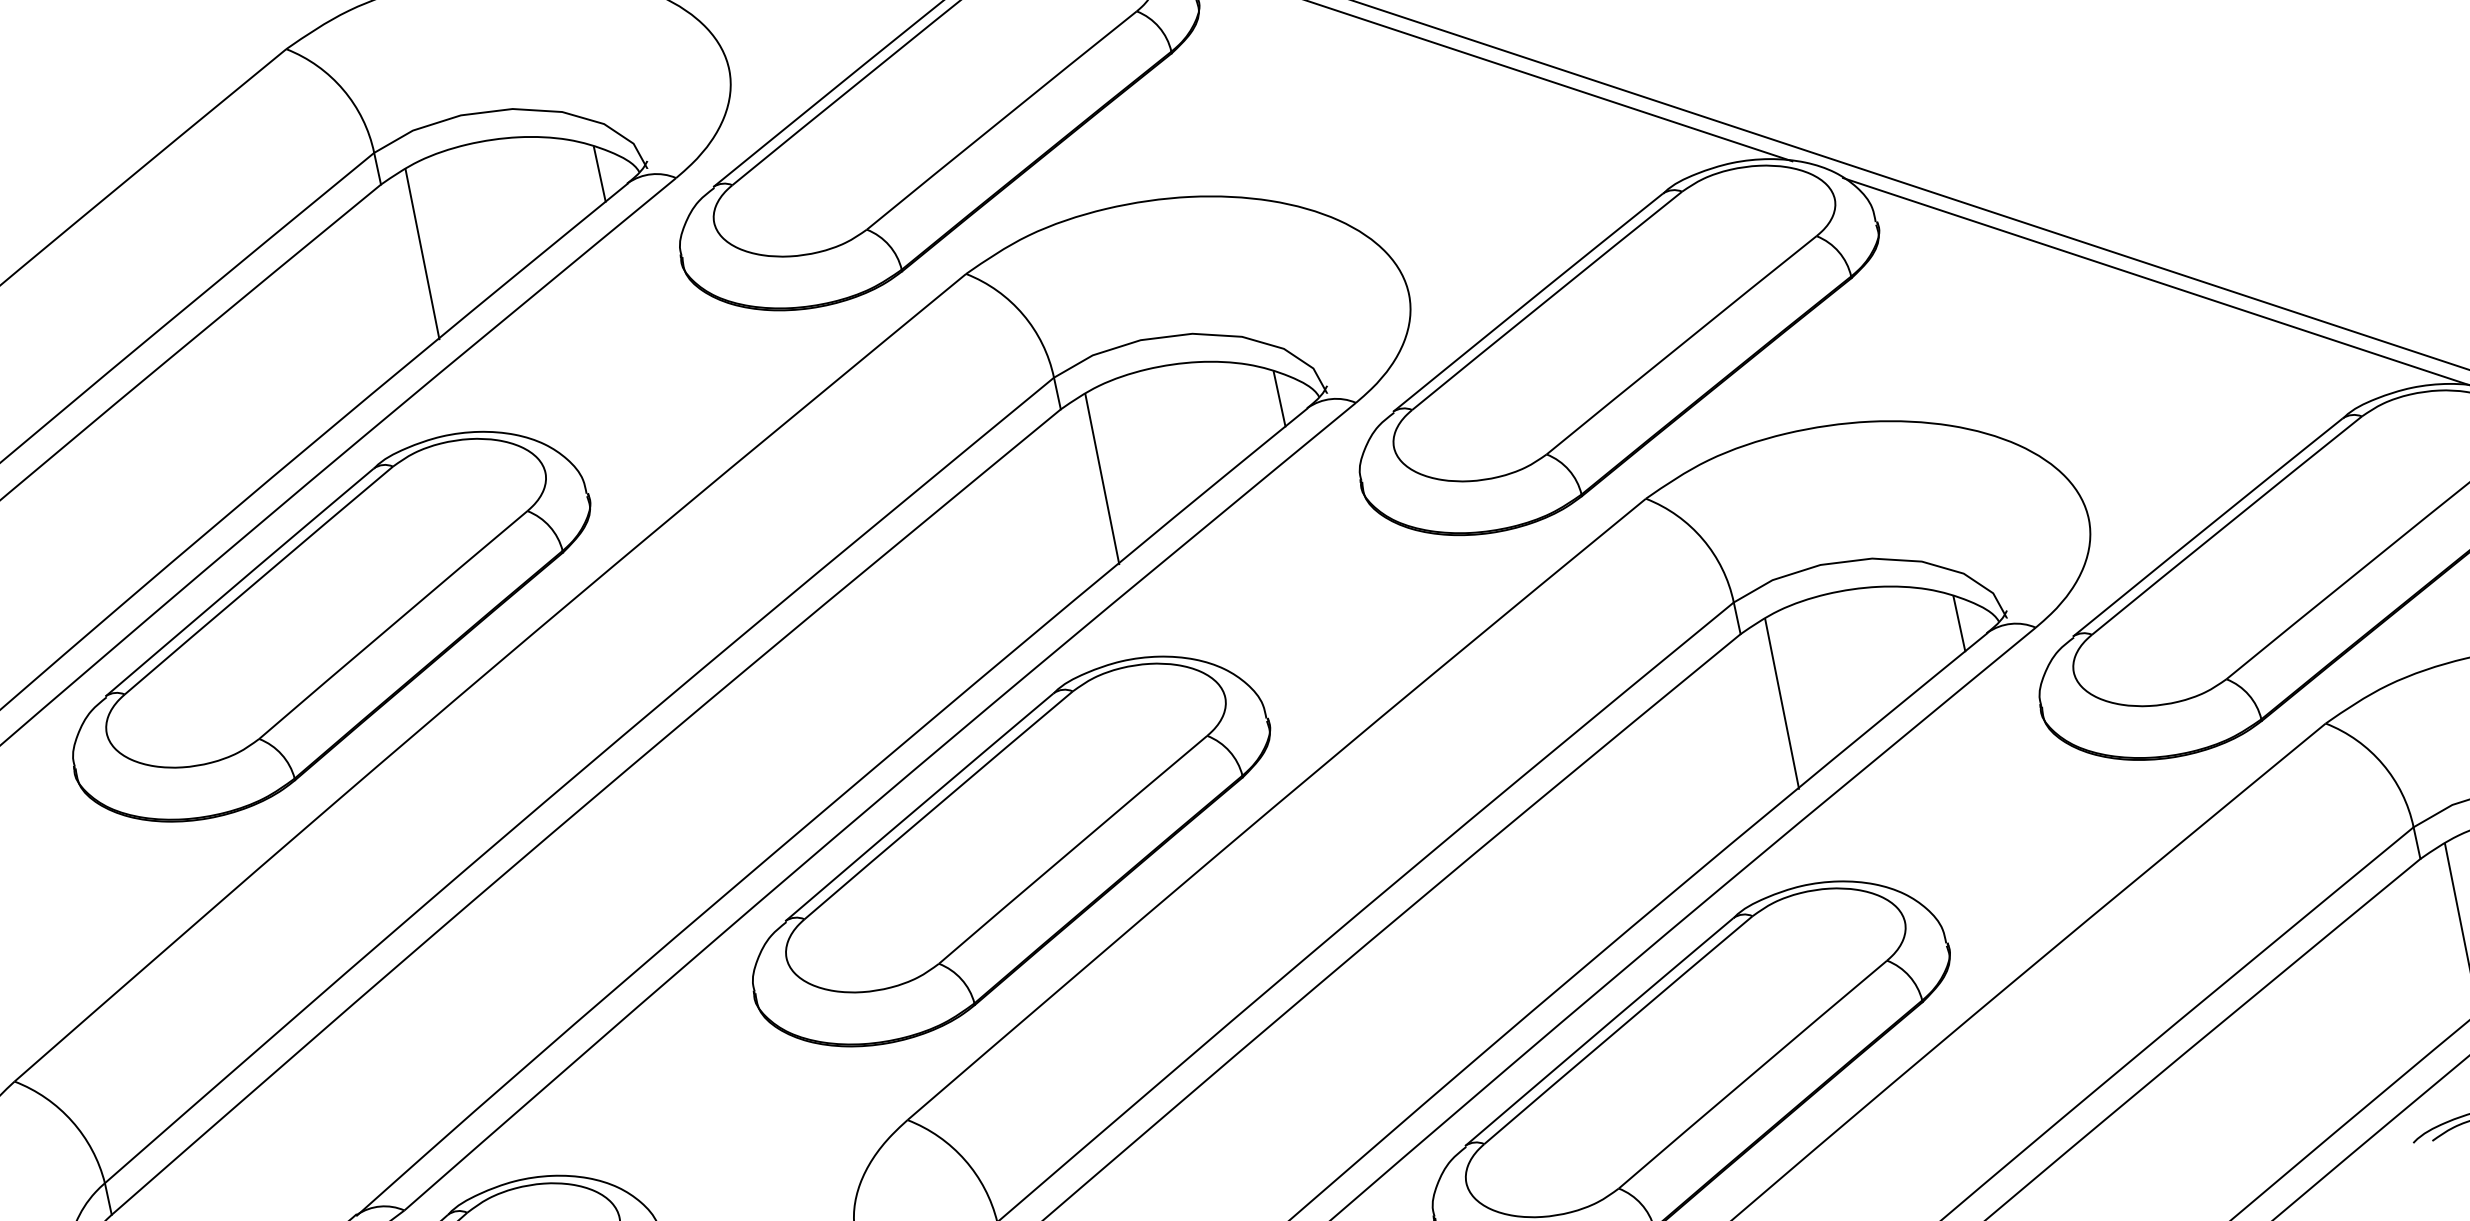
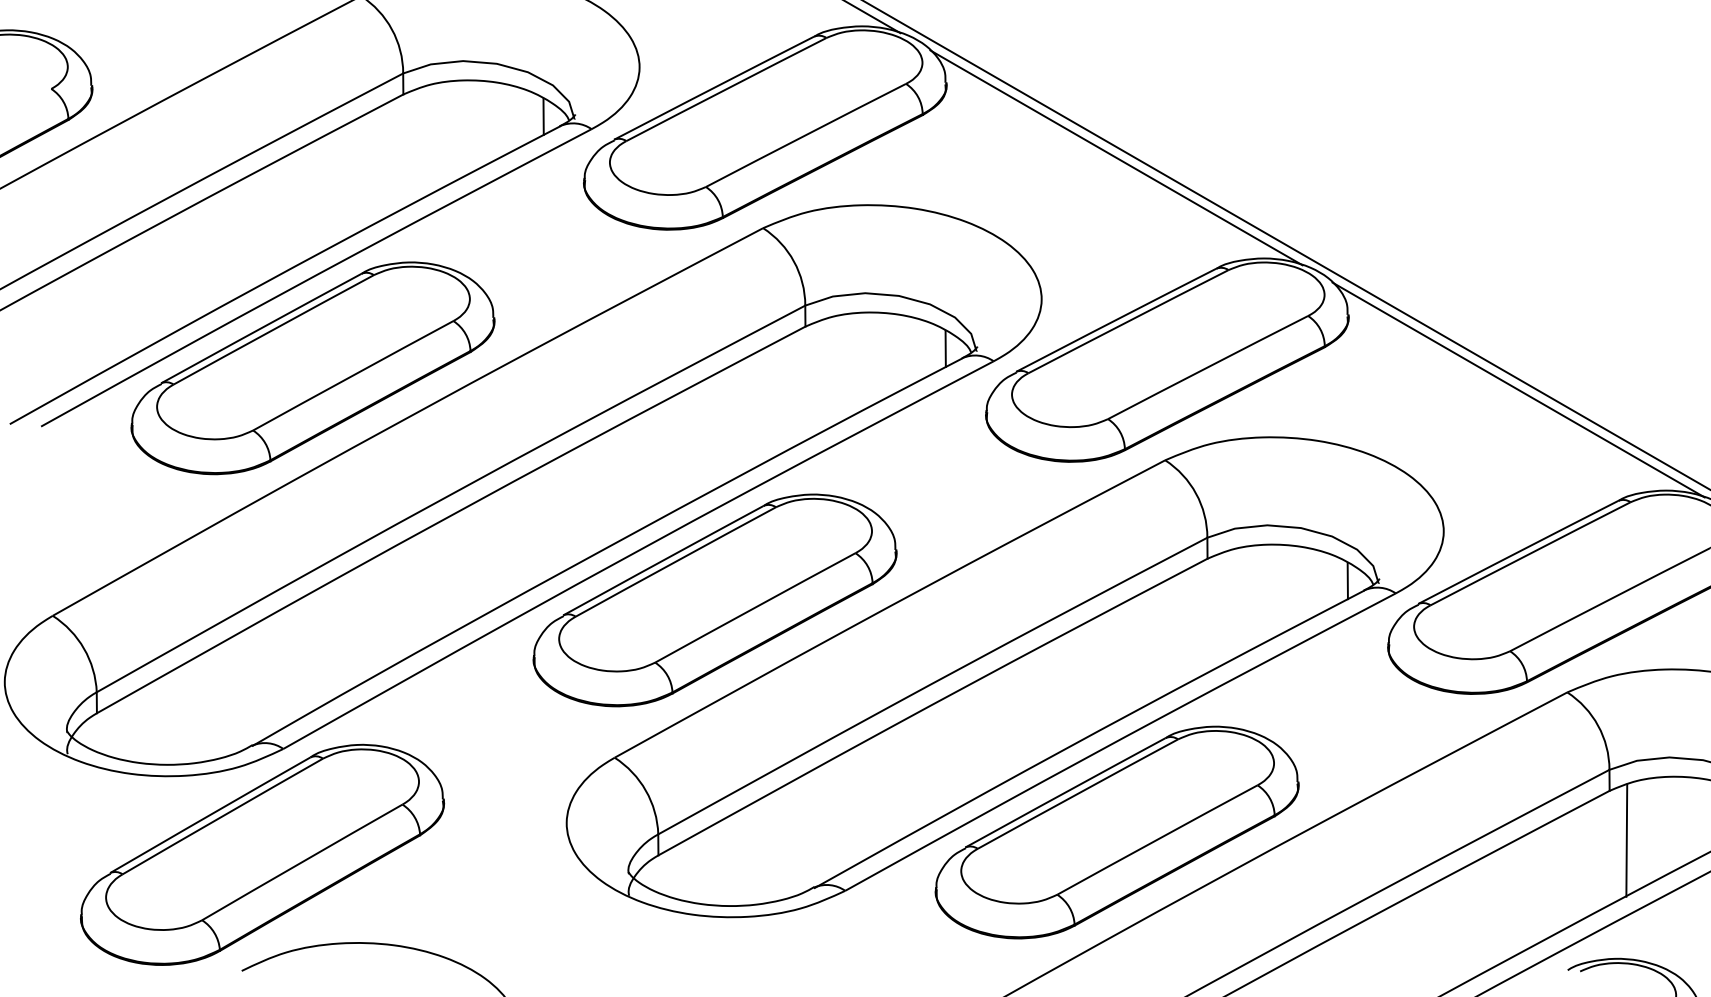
line: (422, 254) -> (420, 144), removed
line: (1102, 479) -> (822, 376), removed
line: (1781, 704) -> (1224, 608), removed

